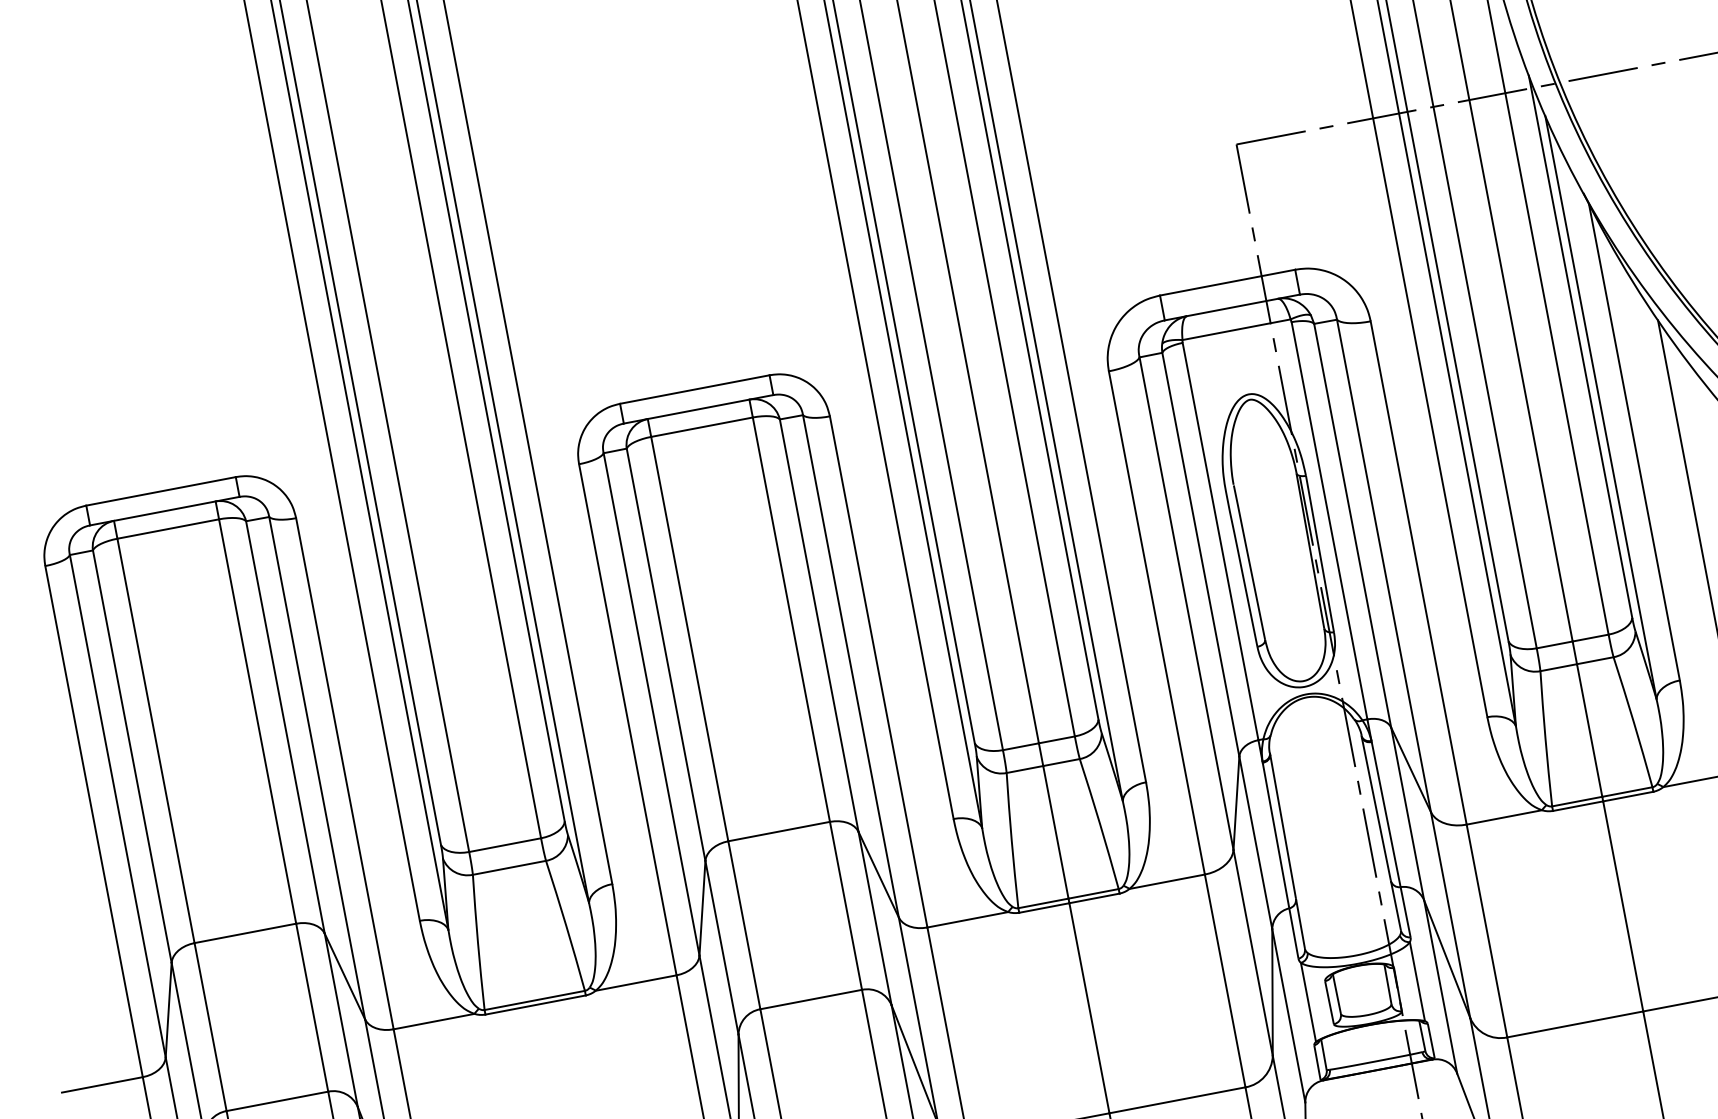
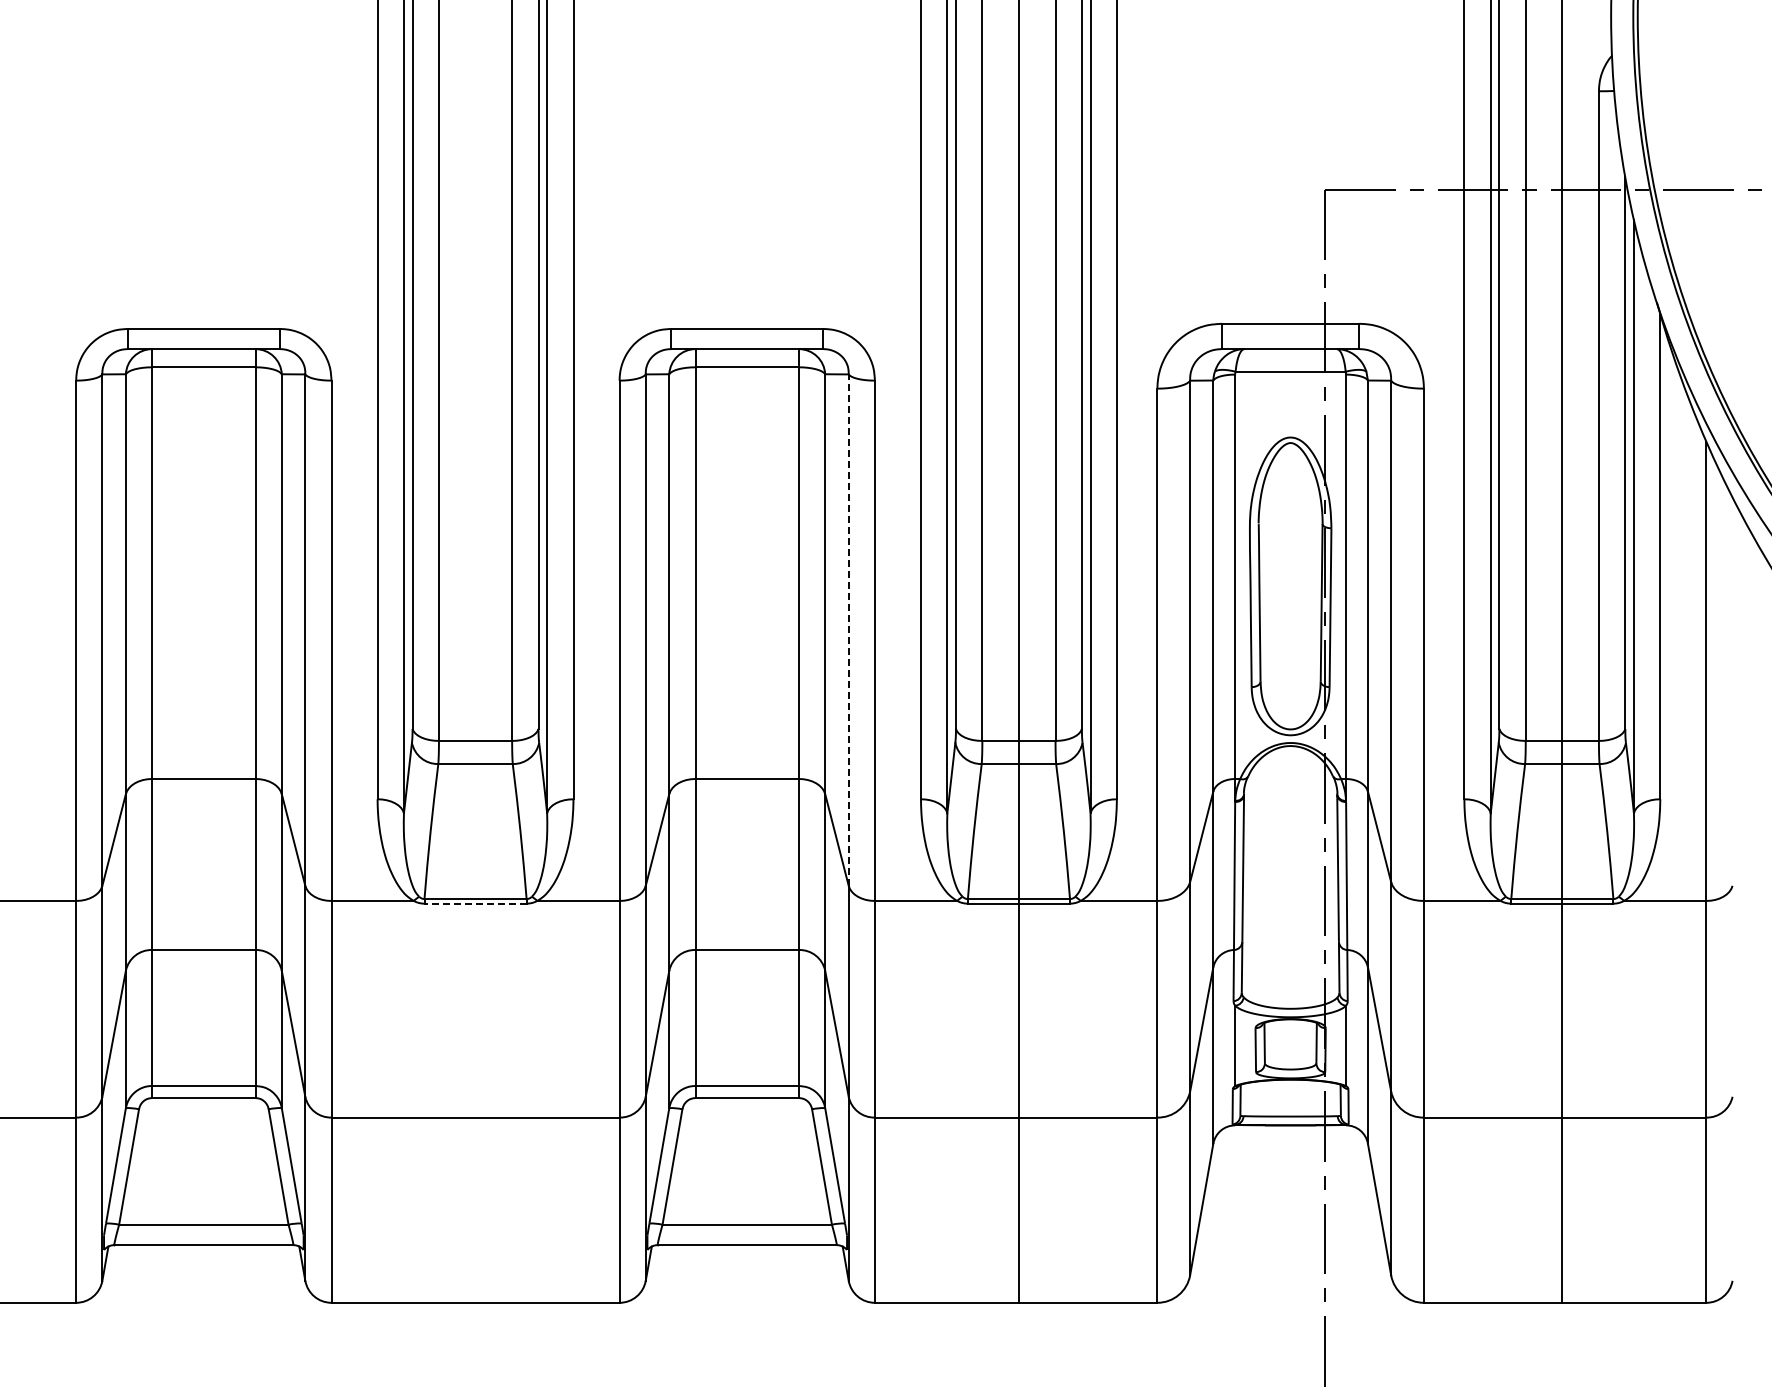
line: (850, 666) -> (848, 630), solid -> dashed
line: (535, 1004) -> (475, 903), solid -> dashed

